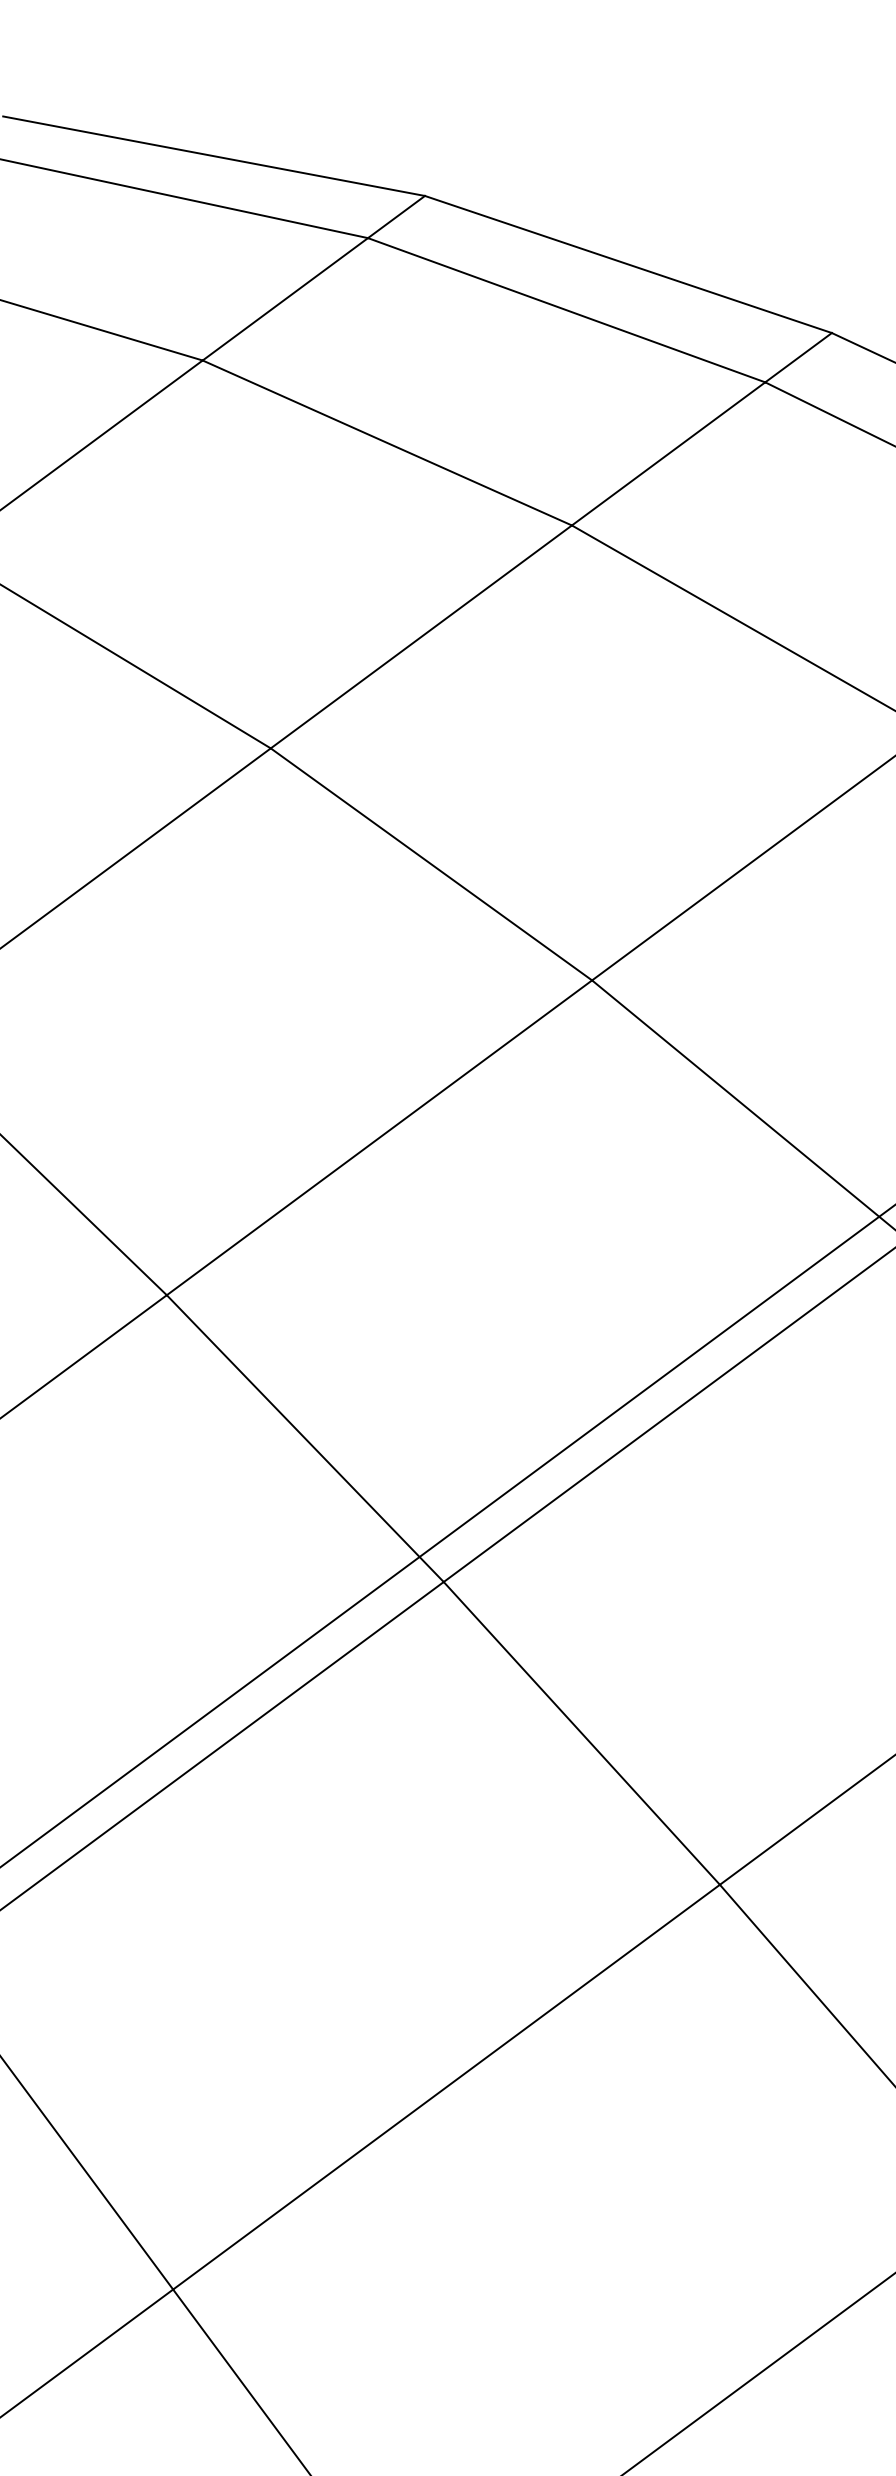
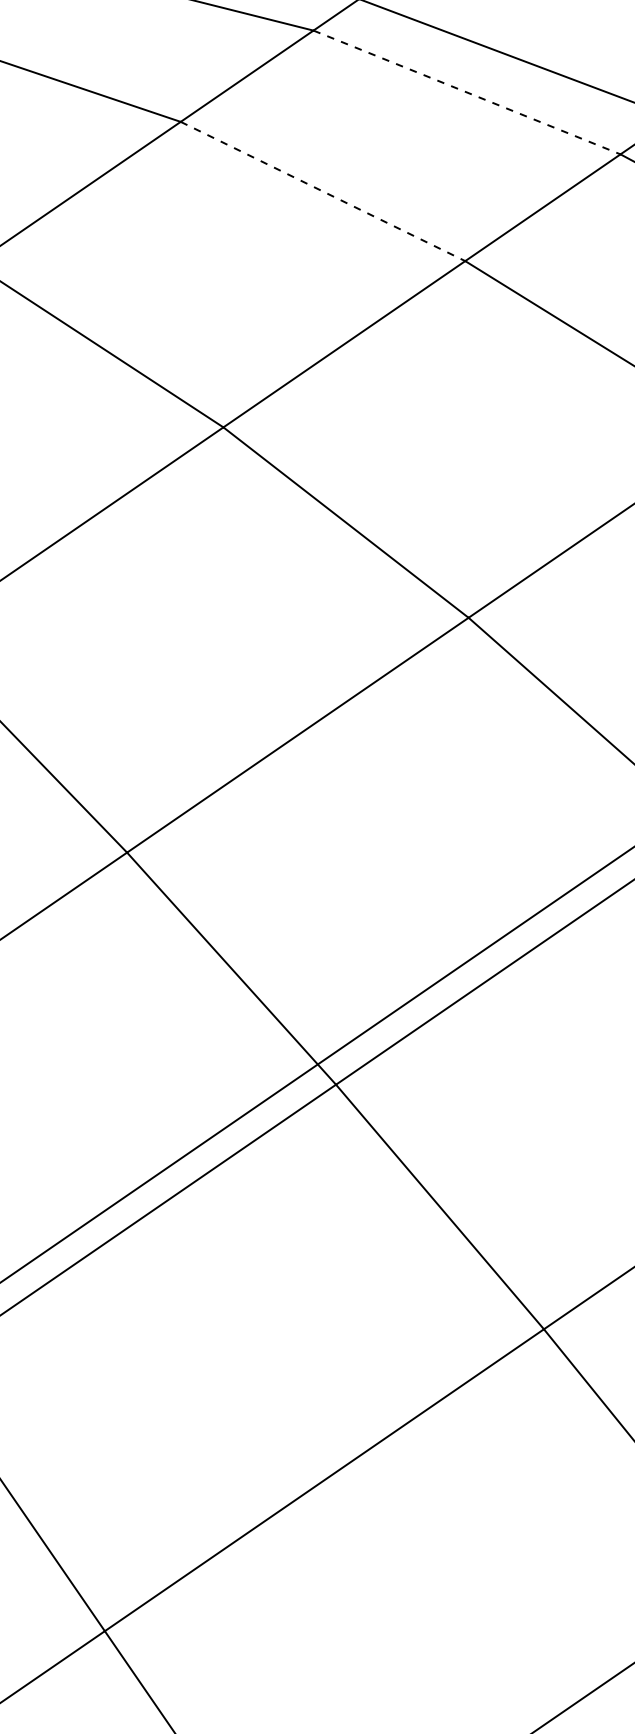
line: (567, 310) -> (467, 92), solid -> dashed
line: (387, 443) -> (323, 191), solid -> dashed

